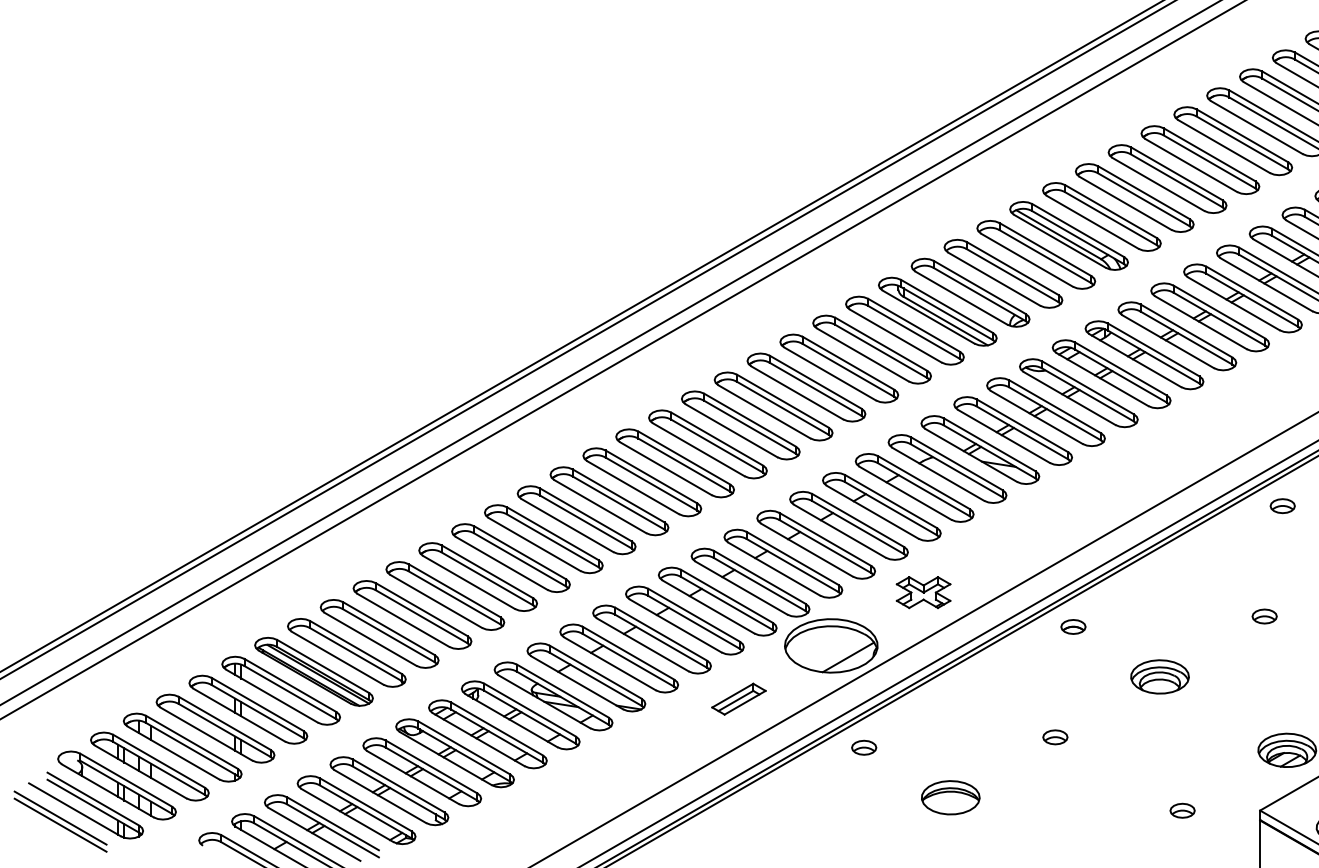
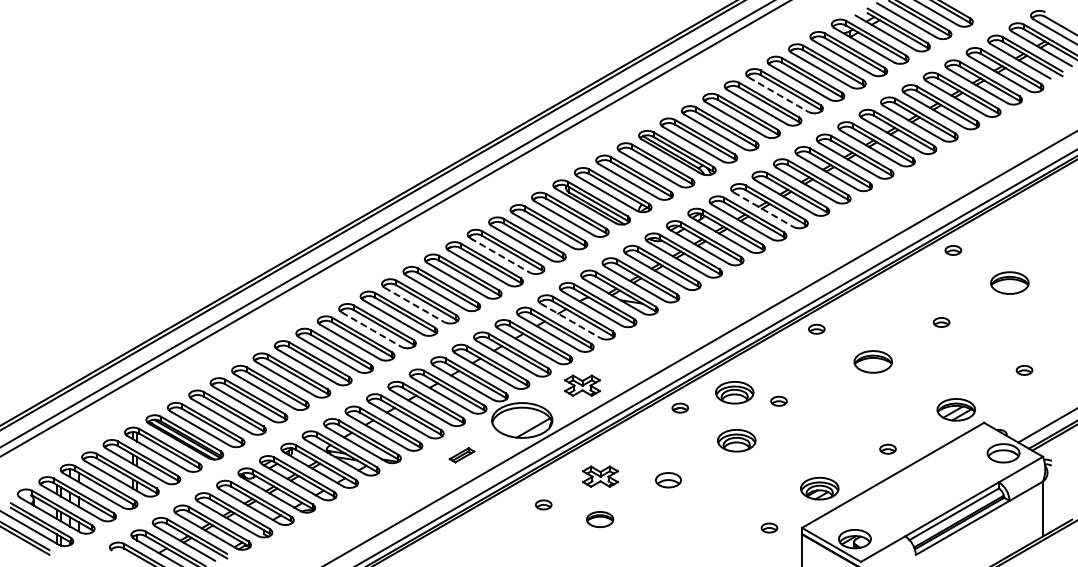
line: (1224, 146) -> (778, 94), solid -> dashed
line: (1201, 322) -> (763, 209), solid -> dashed
line: (797, 393) -> (500, 255), solid -> dashed
line: (666, 468) -> (414, 304), solid -> dashed
line: (905, 492) -> (570, 320), solid -> dashed
line: (600, 506) -> (371, 329), solid -> dashed
part: (1156, 603) -> (734, 392), added
part: (1263, 615) -> (778, 400), moved
part: (738, 699) -> (461, 455), size x0.7
part: (951, 731) -> (600, 476), added
part: (1055, 736) -> (668, 479), size x1.6
part: (863, 747) -> (543, 504), moved
part: (949, 797) -> (599, 519), size x0.7
part: (1182, 809) -> (769, 527), moved

